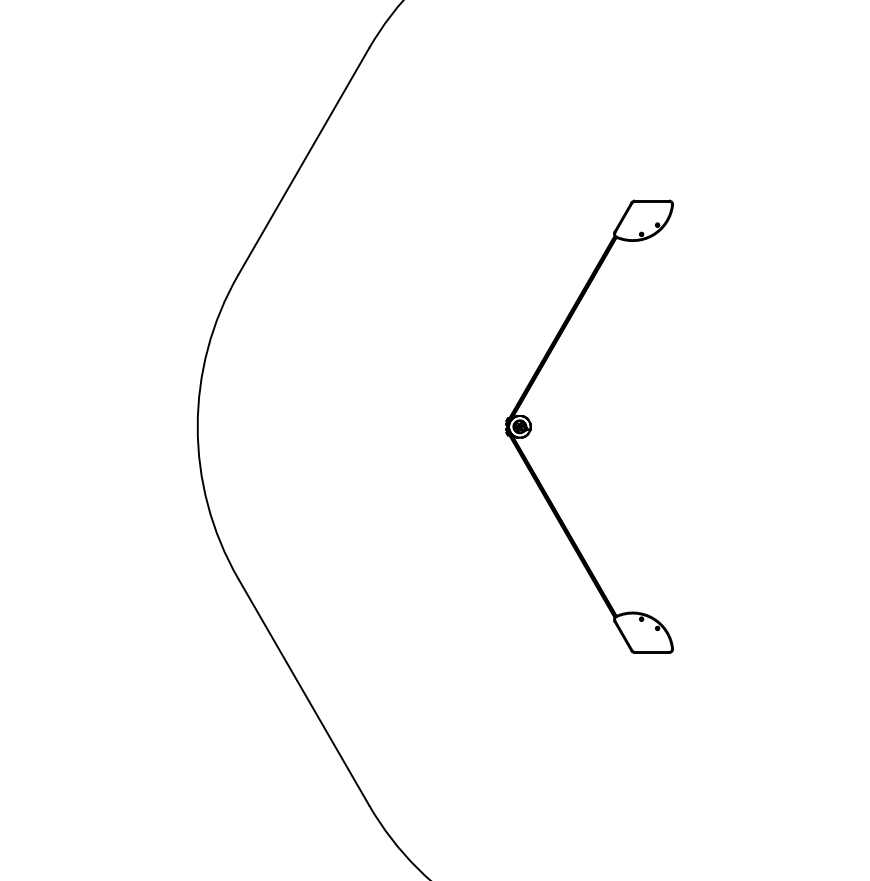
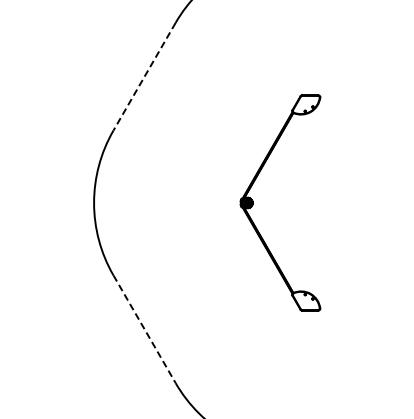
line: (303, 163) -> (144, 77), solid -> dashed
line: (303, 692) -> (144, 329), solid -> dashed

